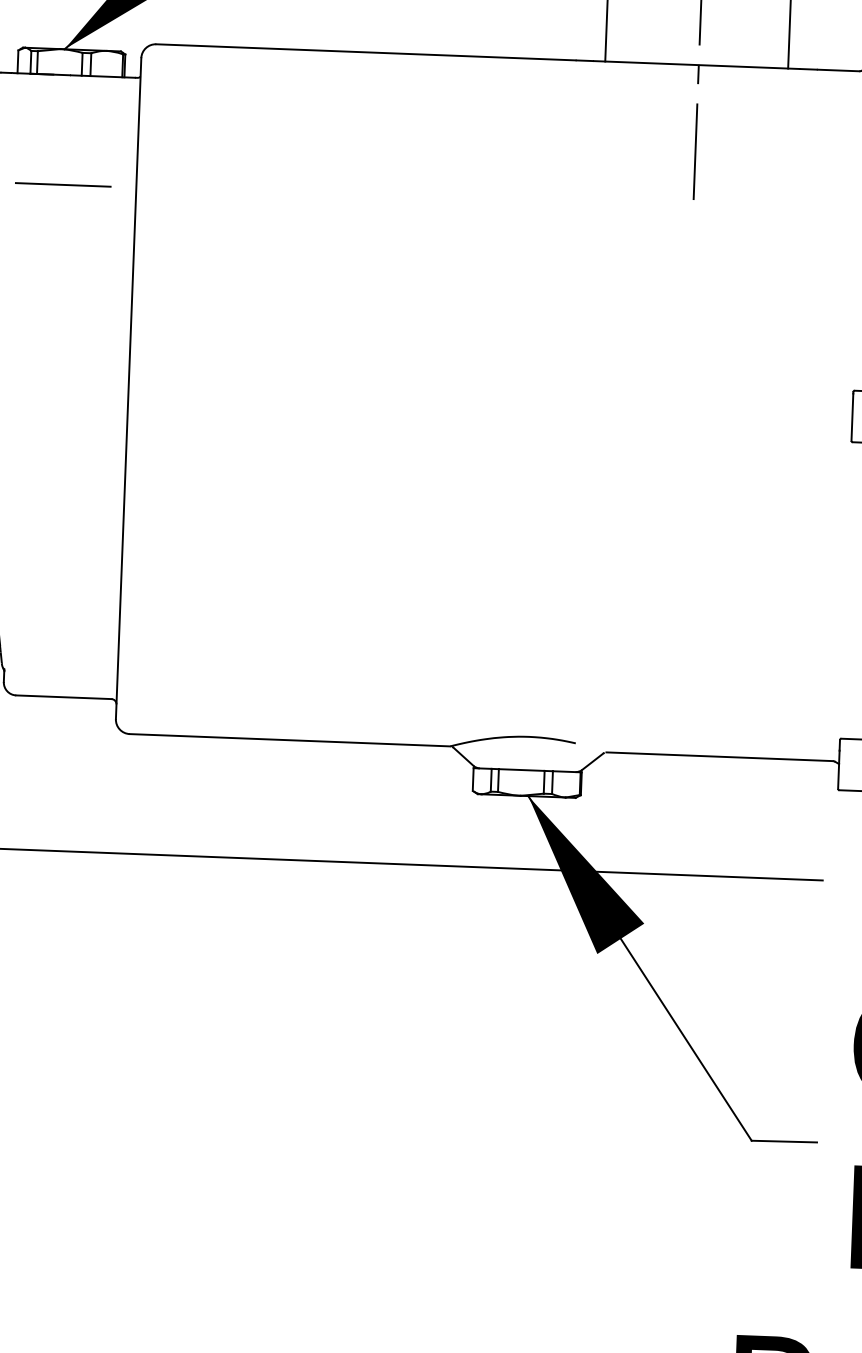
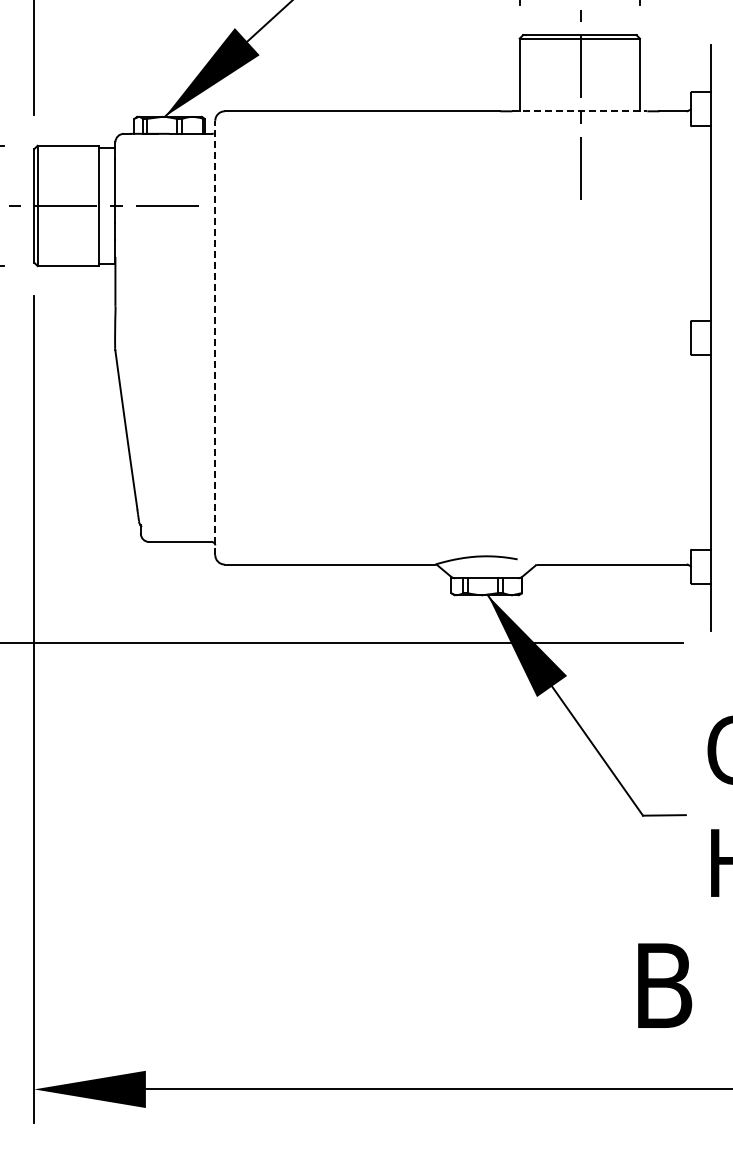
line: (696, 65) -> (579, 111), solid -> dashed
line: (128, 387) -> (215, 337), solid -> dashed

